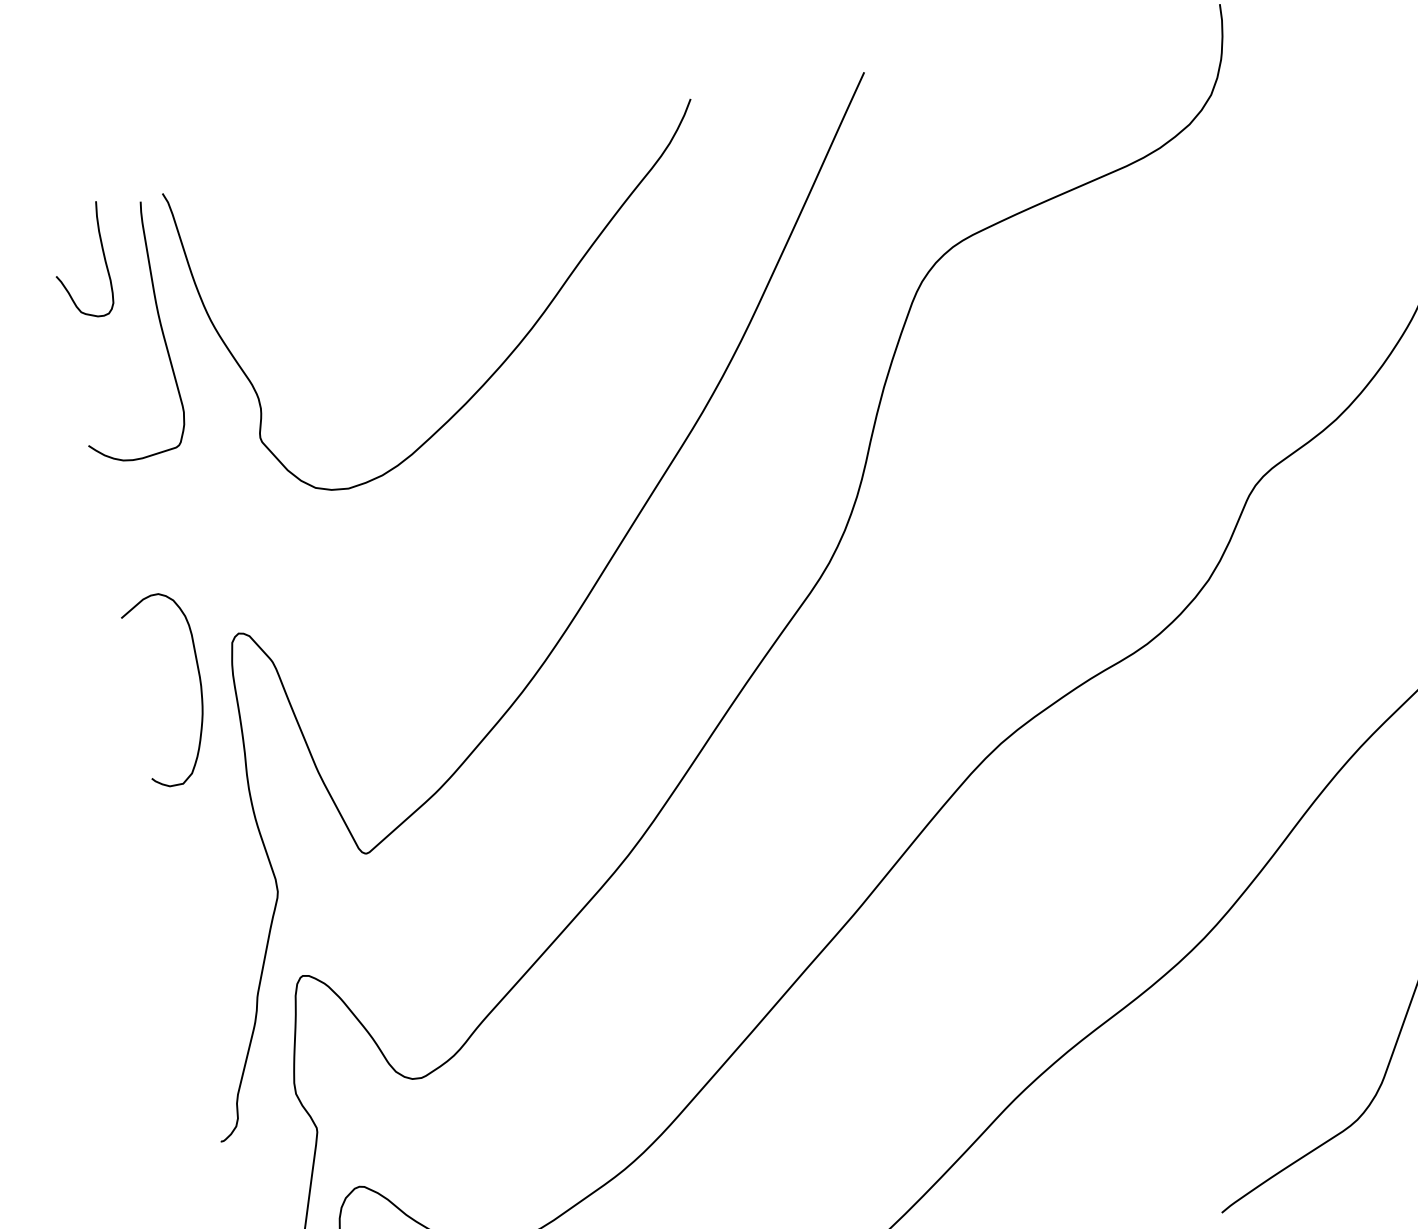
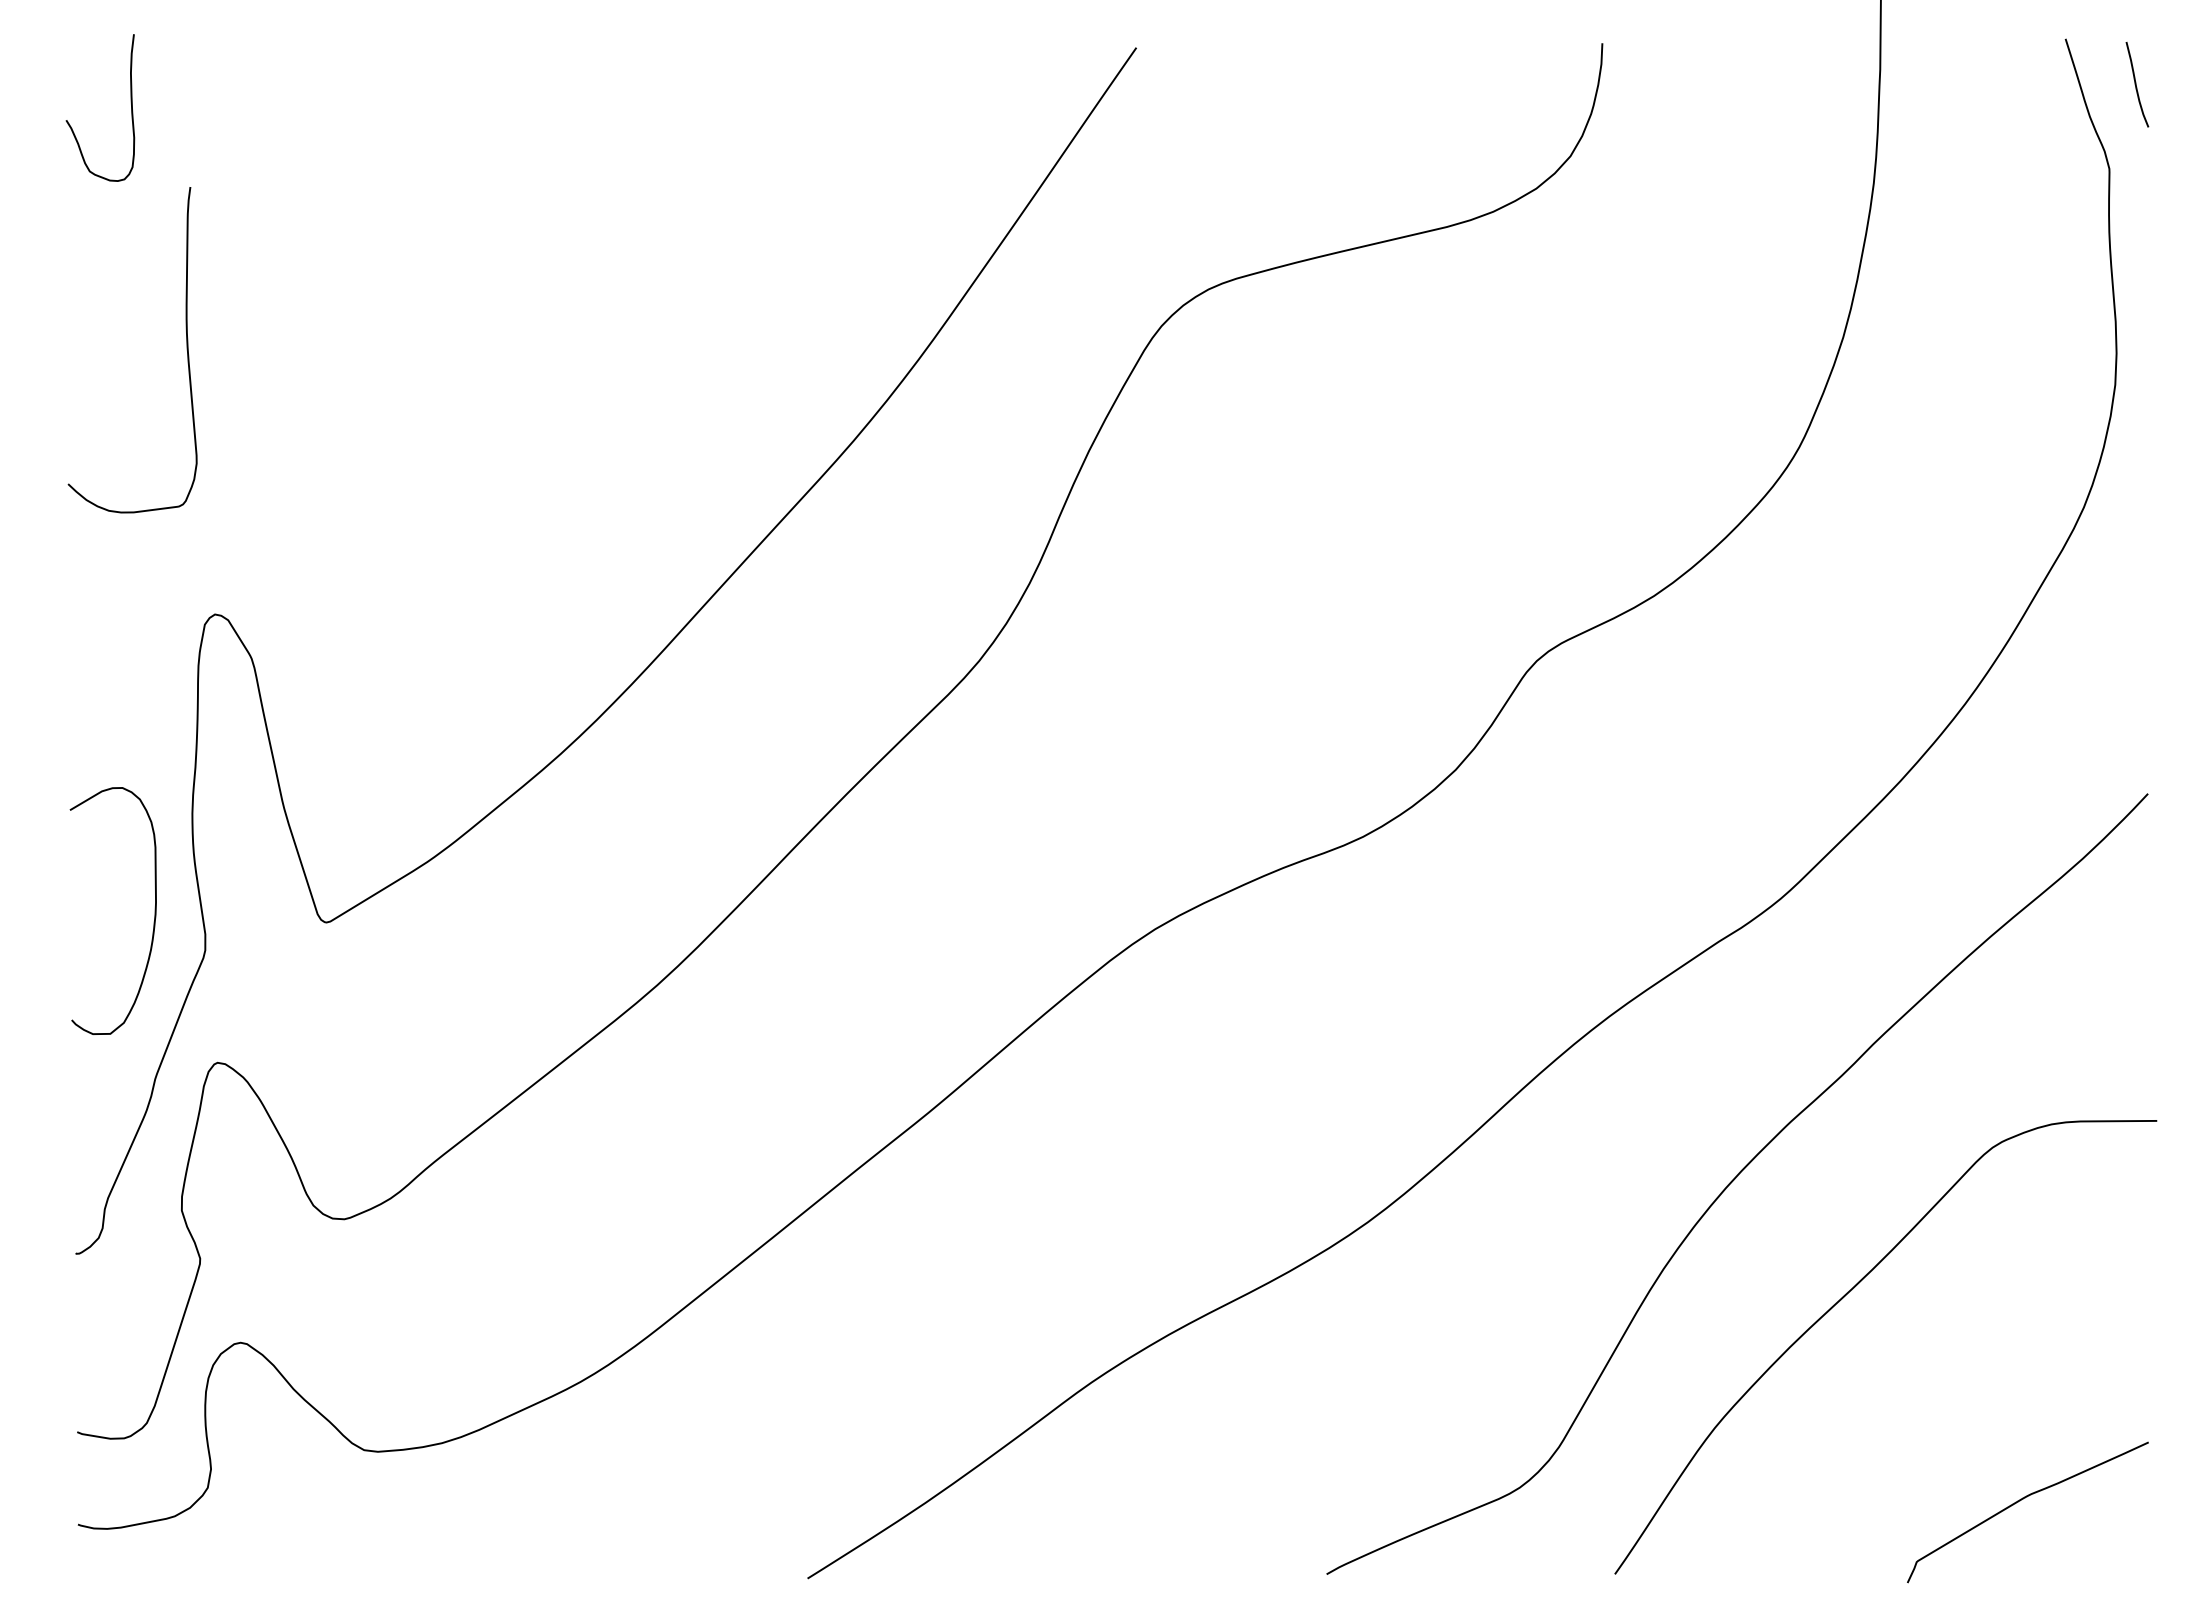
curve: (160, 326) -> (186, 349), moved
curve: (511, 351) -> (625, 320), removed
curve: (199, 683) -> (154, 910), moved

